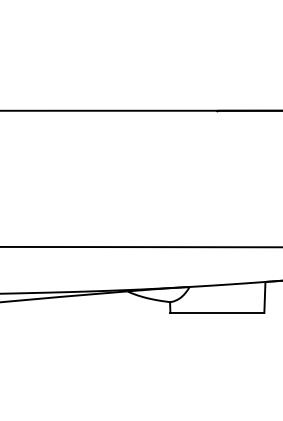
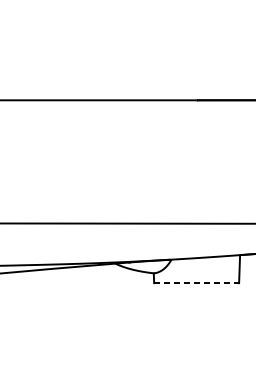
line: (217, 312) -> (196, 282), solid -> dashed

